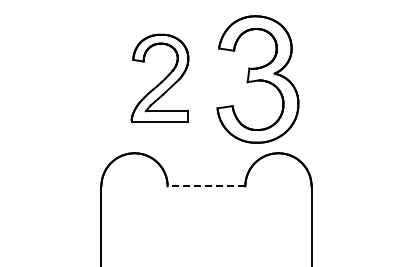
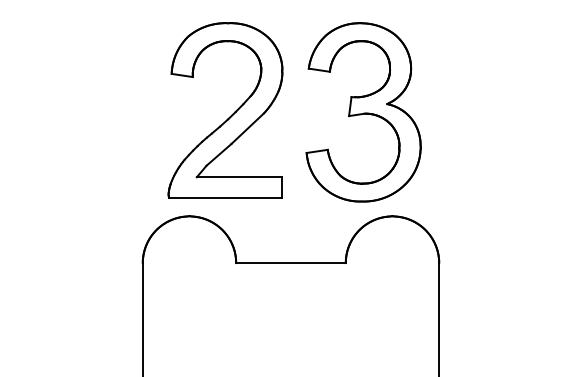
part: (159, 77) -> (224, 109), size x1.43
line: (206, 186) -> (291, 263), dashed -> solid

